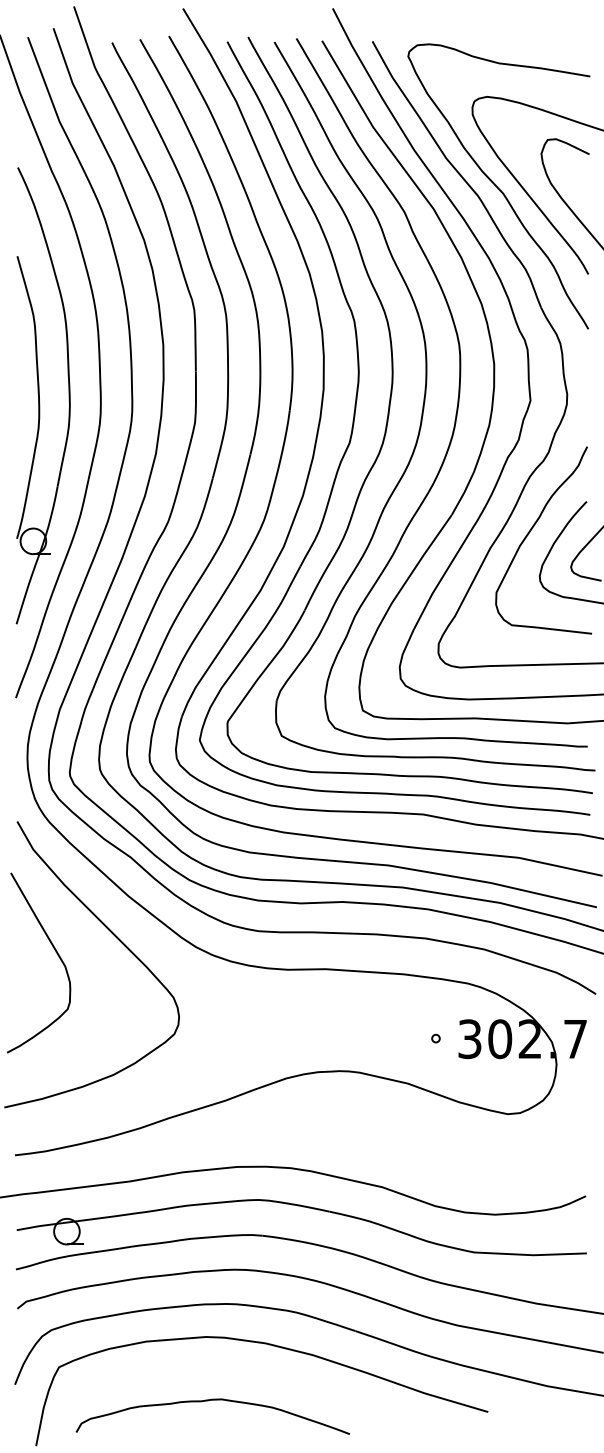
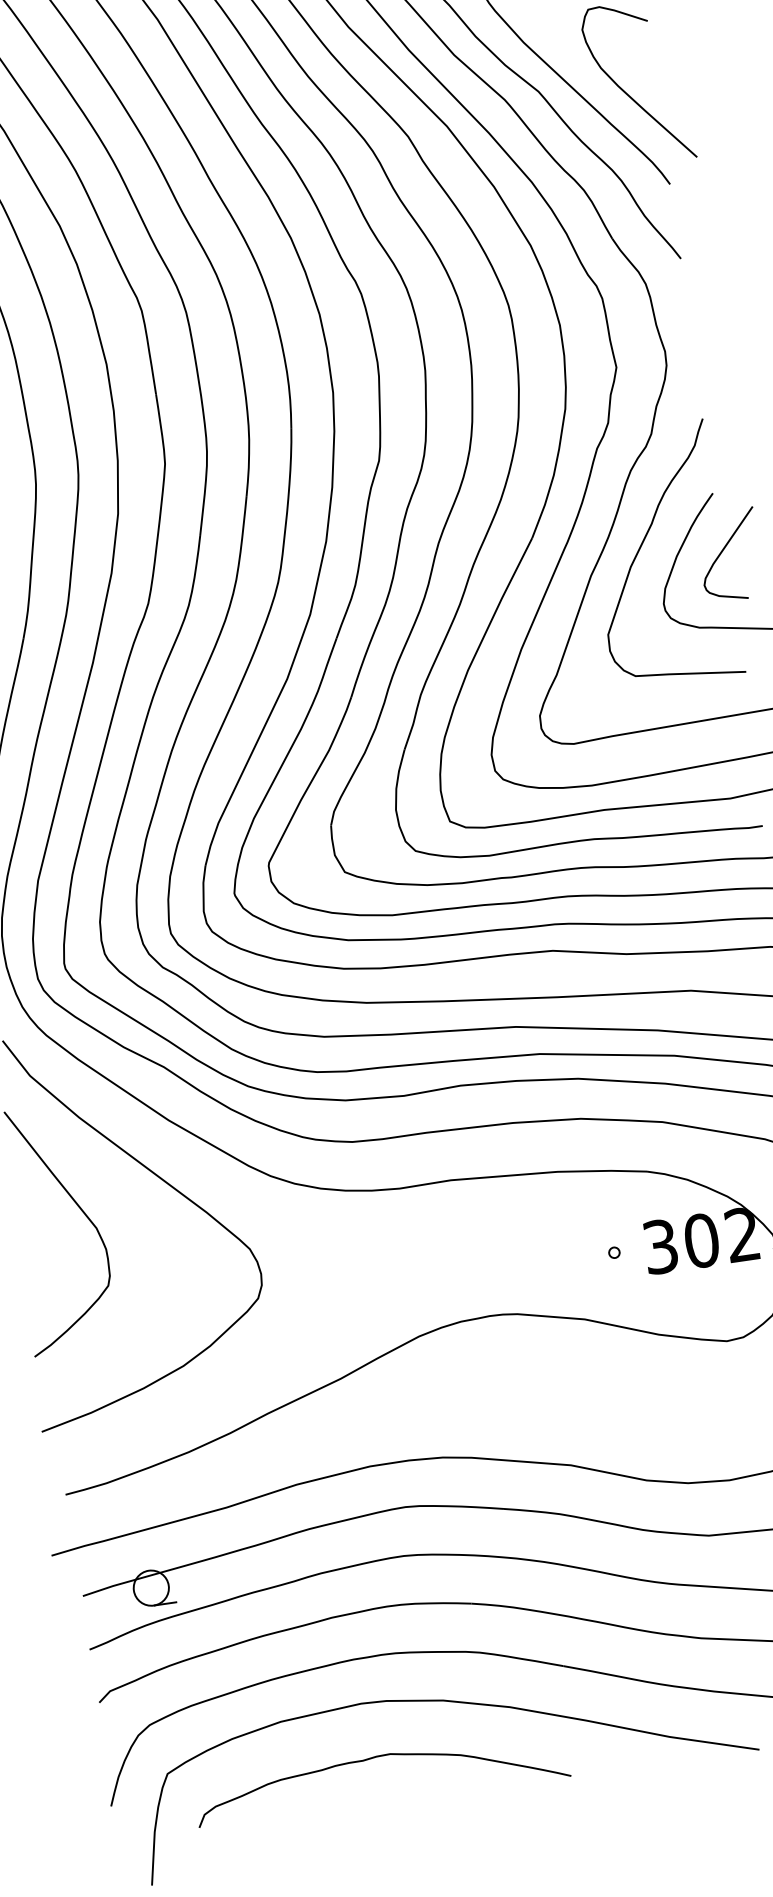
curve: (208, 1401) -> (372, 1759), moved

